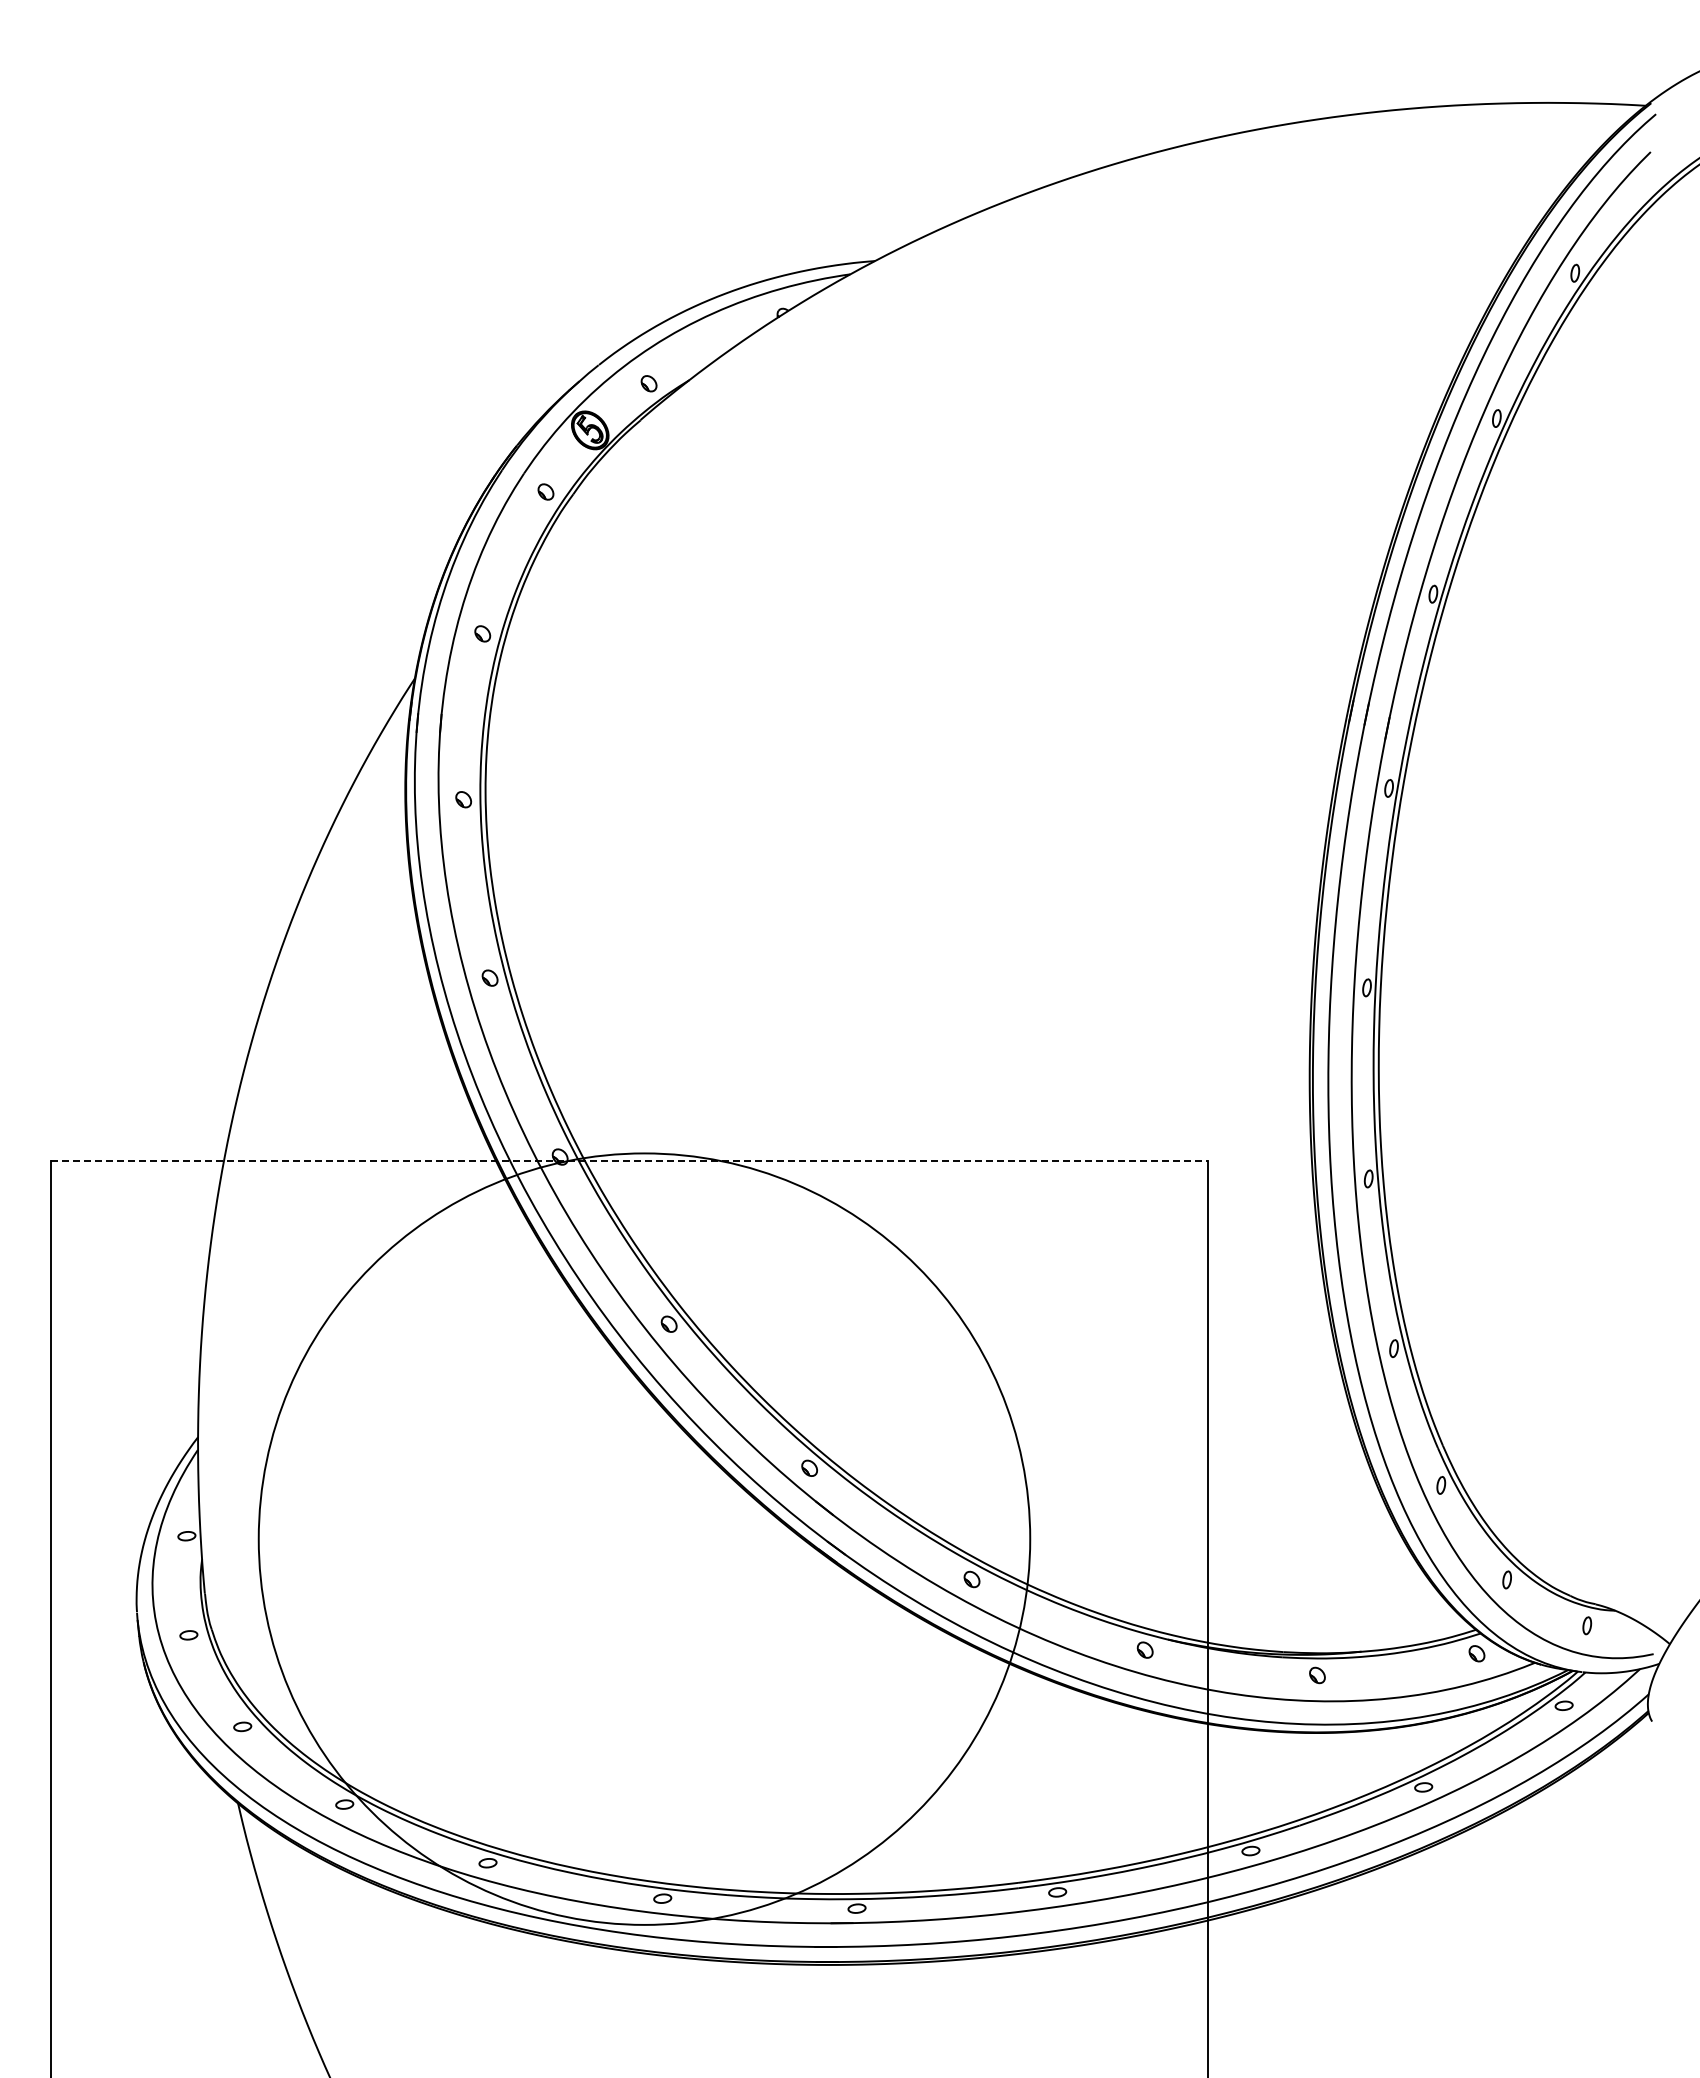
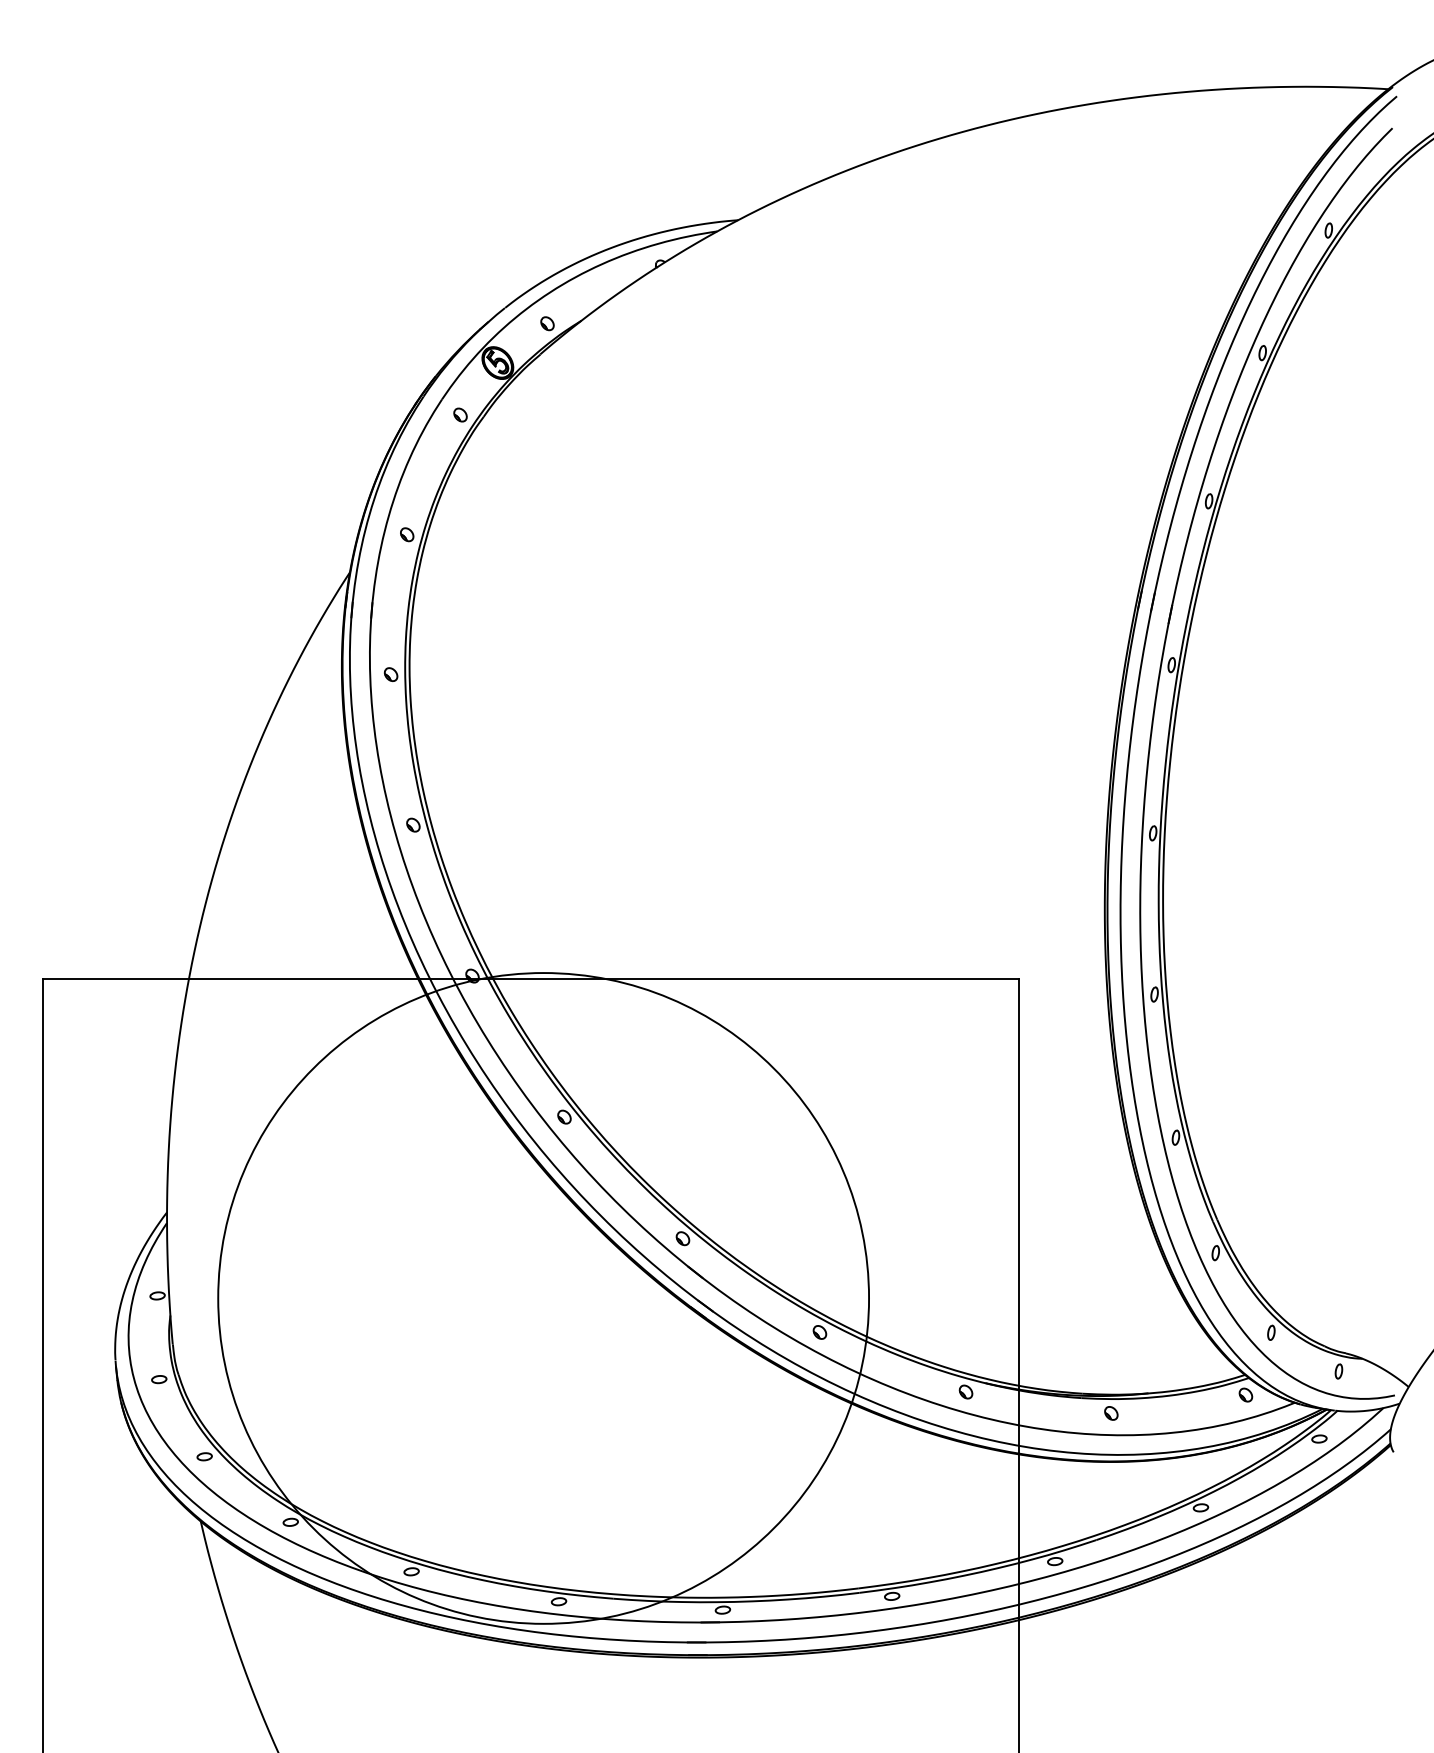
line: (629, 1161) -> (530, 979), dashed -> solid

